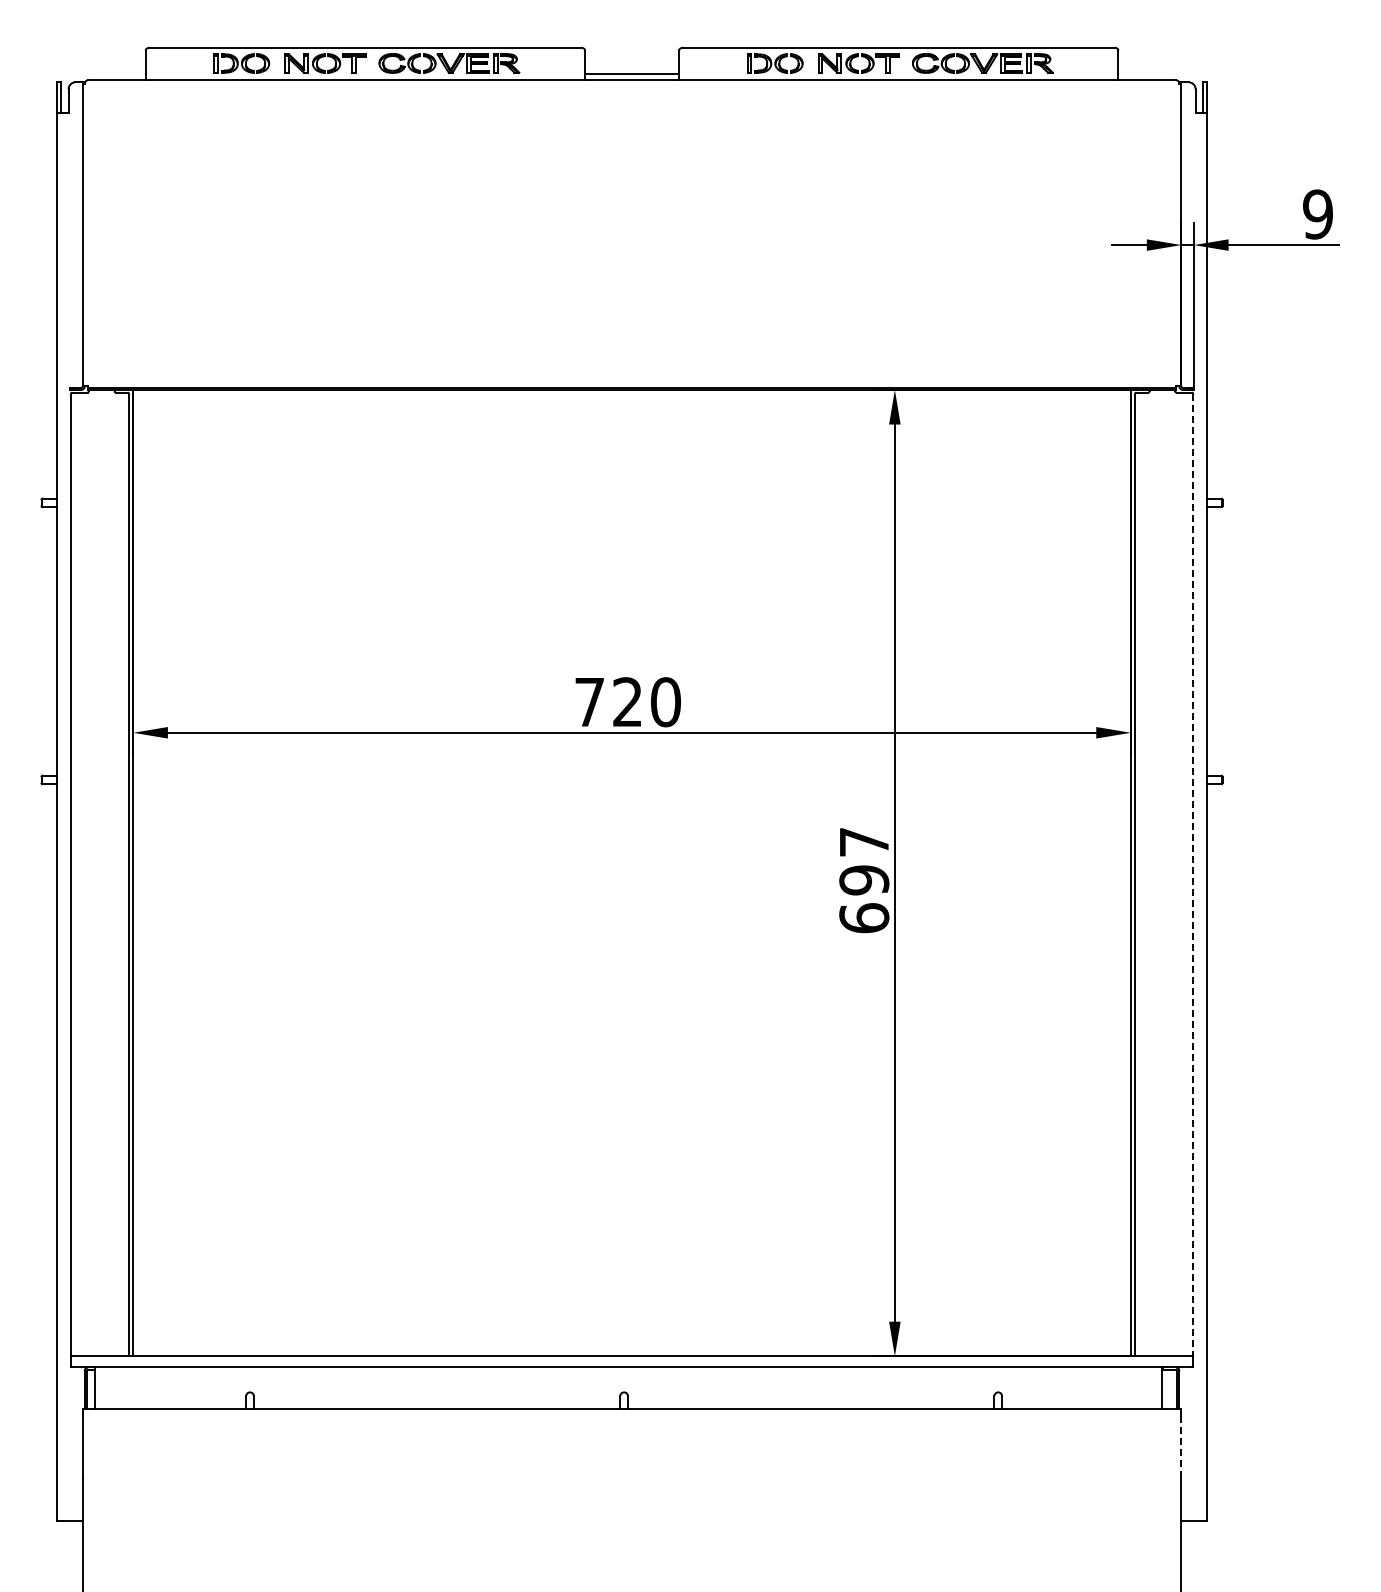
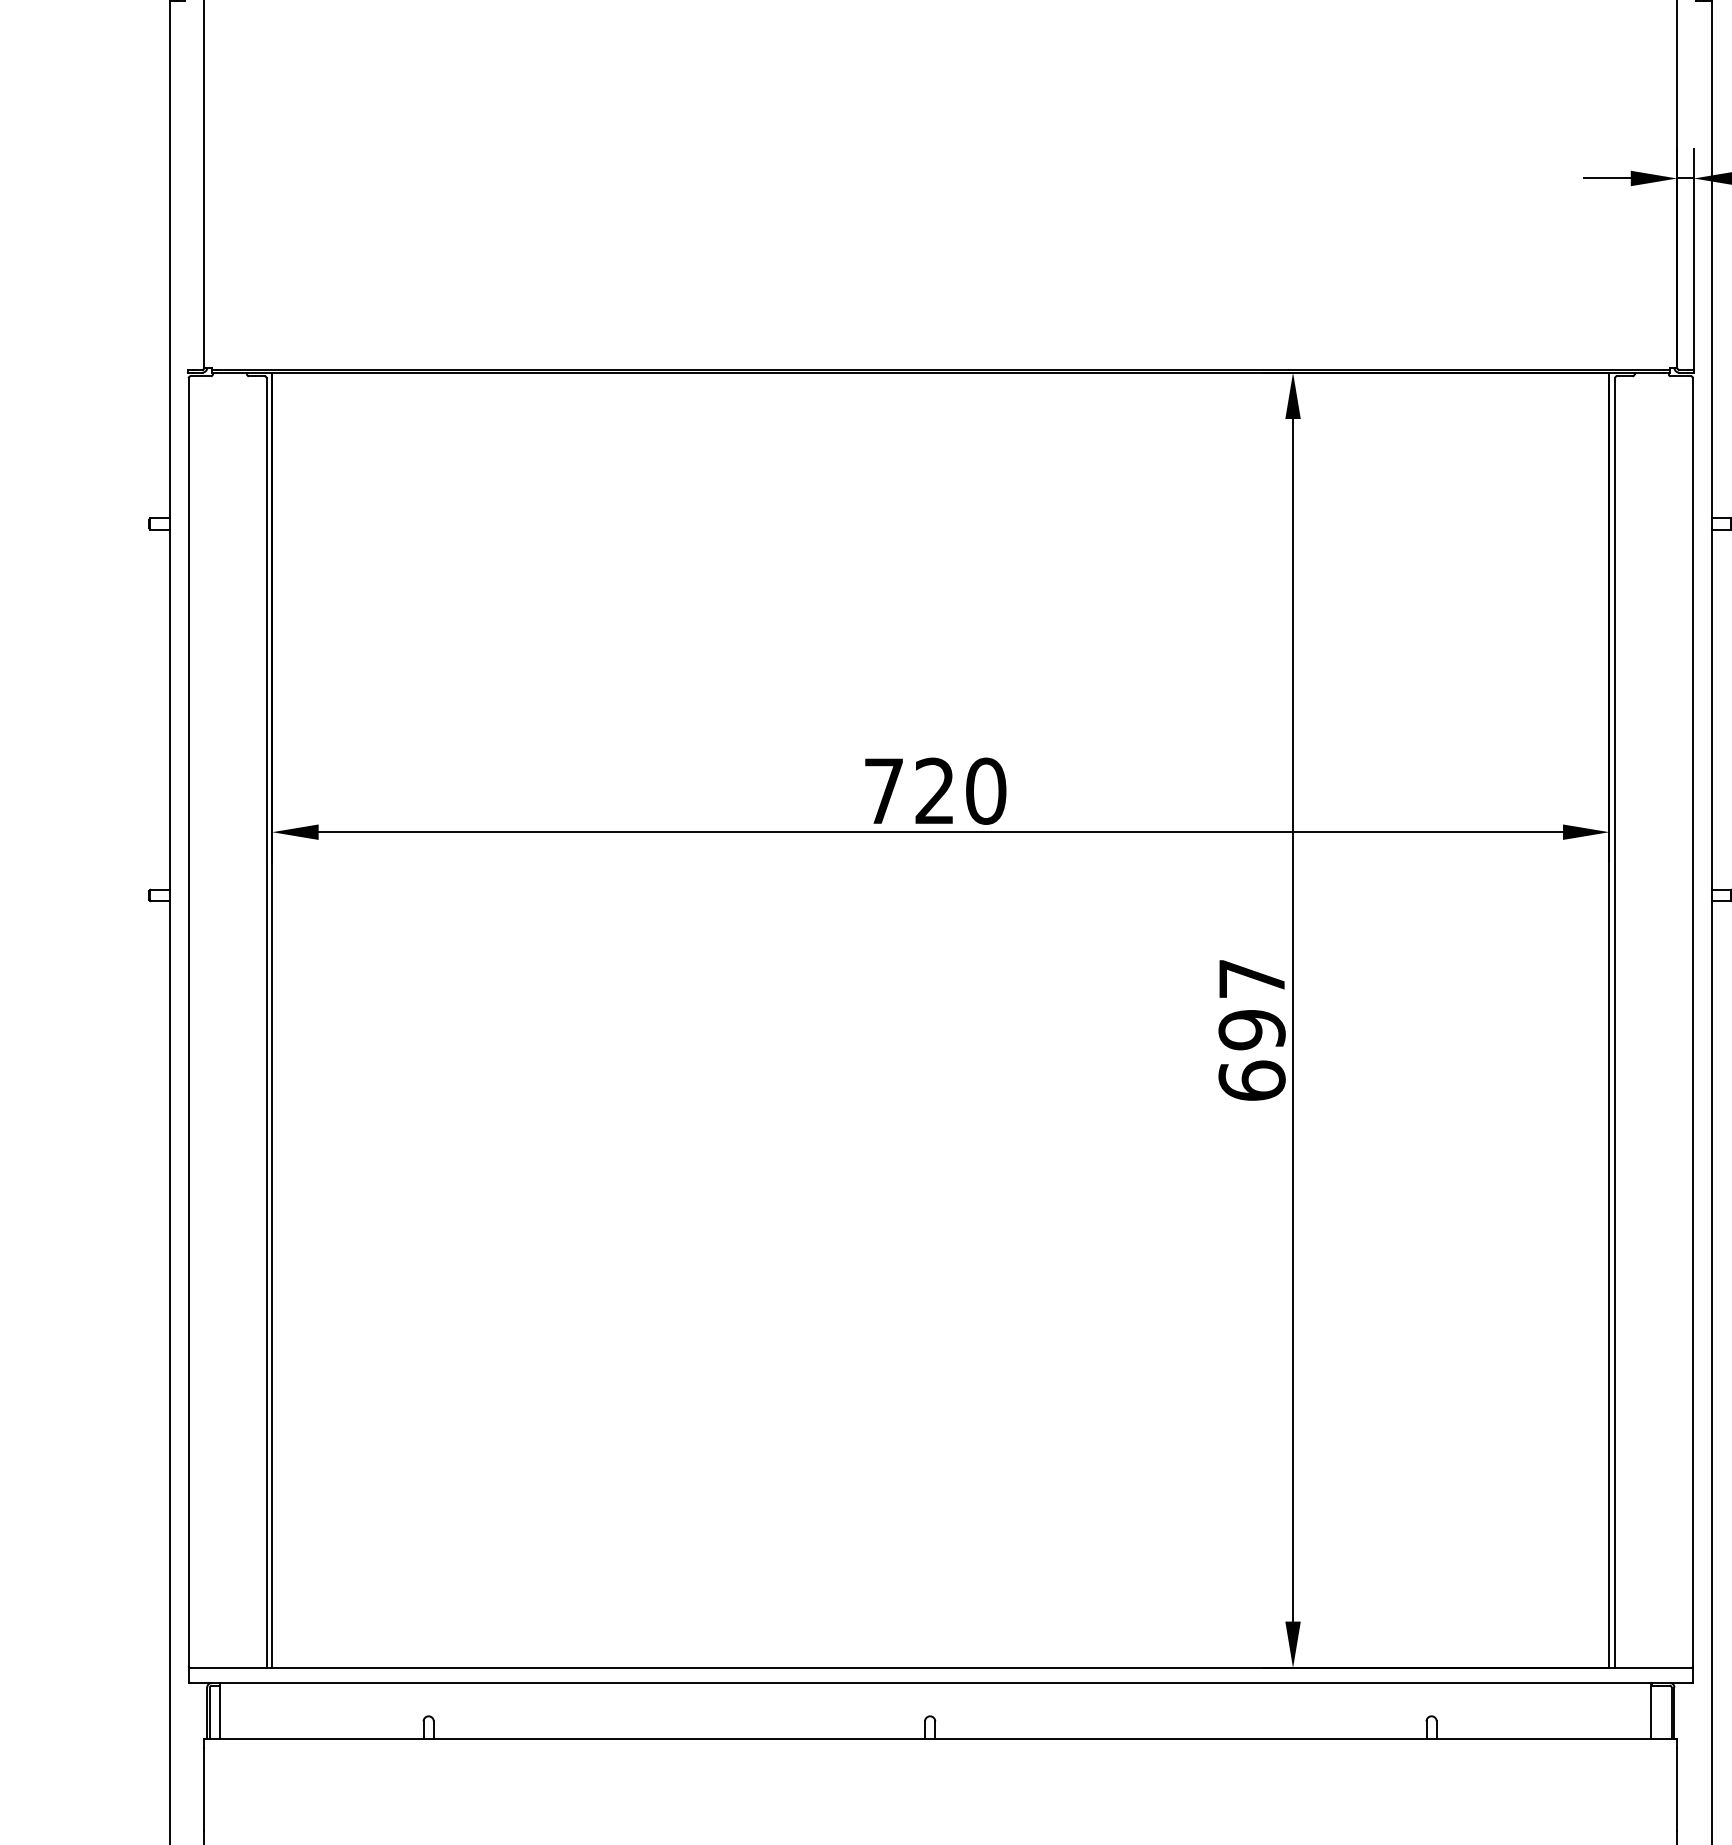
line: (1193, 875) -> (1693, 1023), dashed -> solid
line: (1181, 1447) -> (1677, 1790), dashed -> solid

